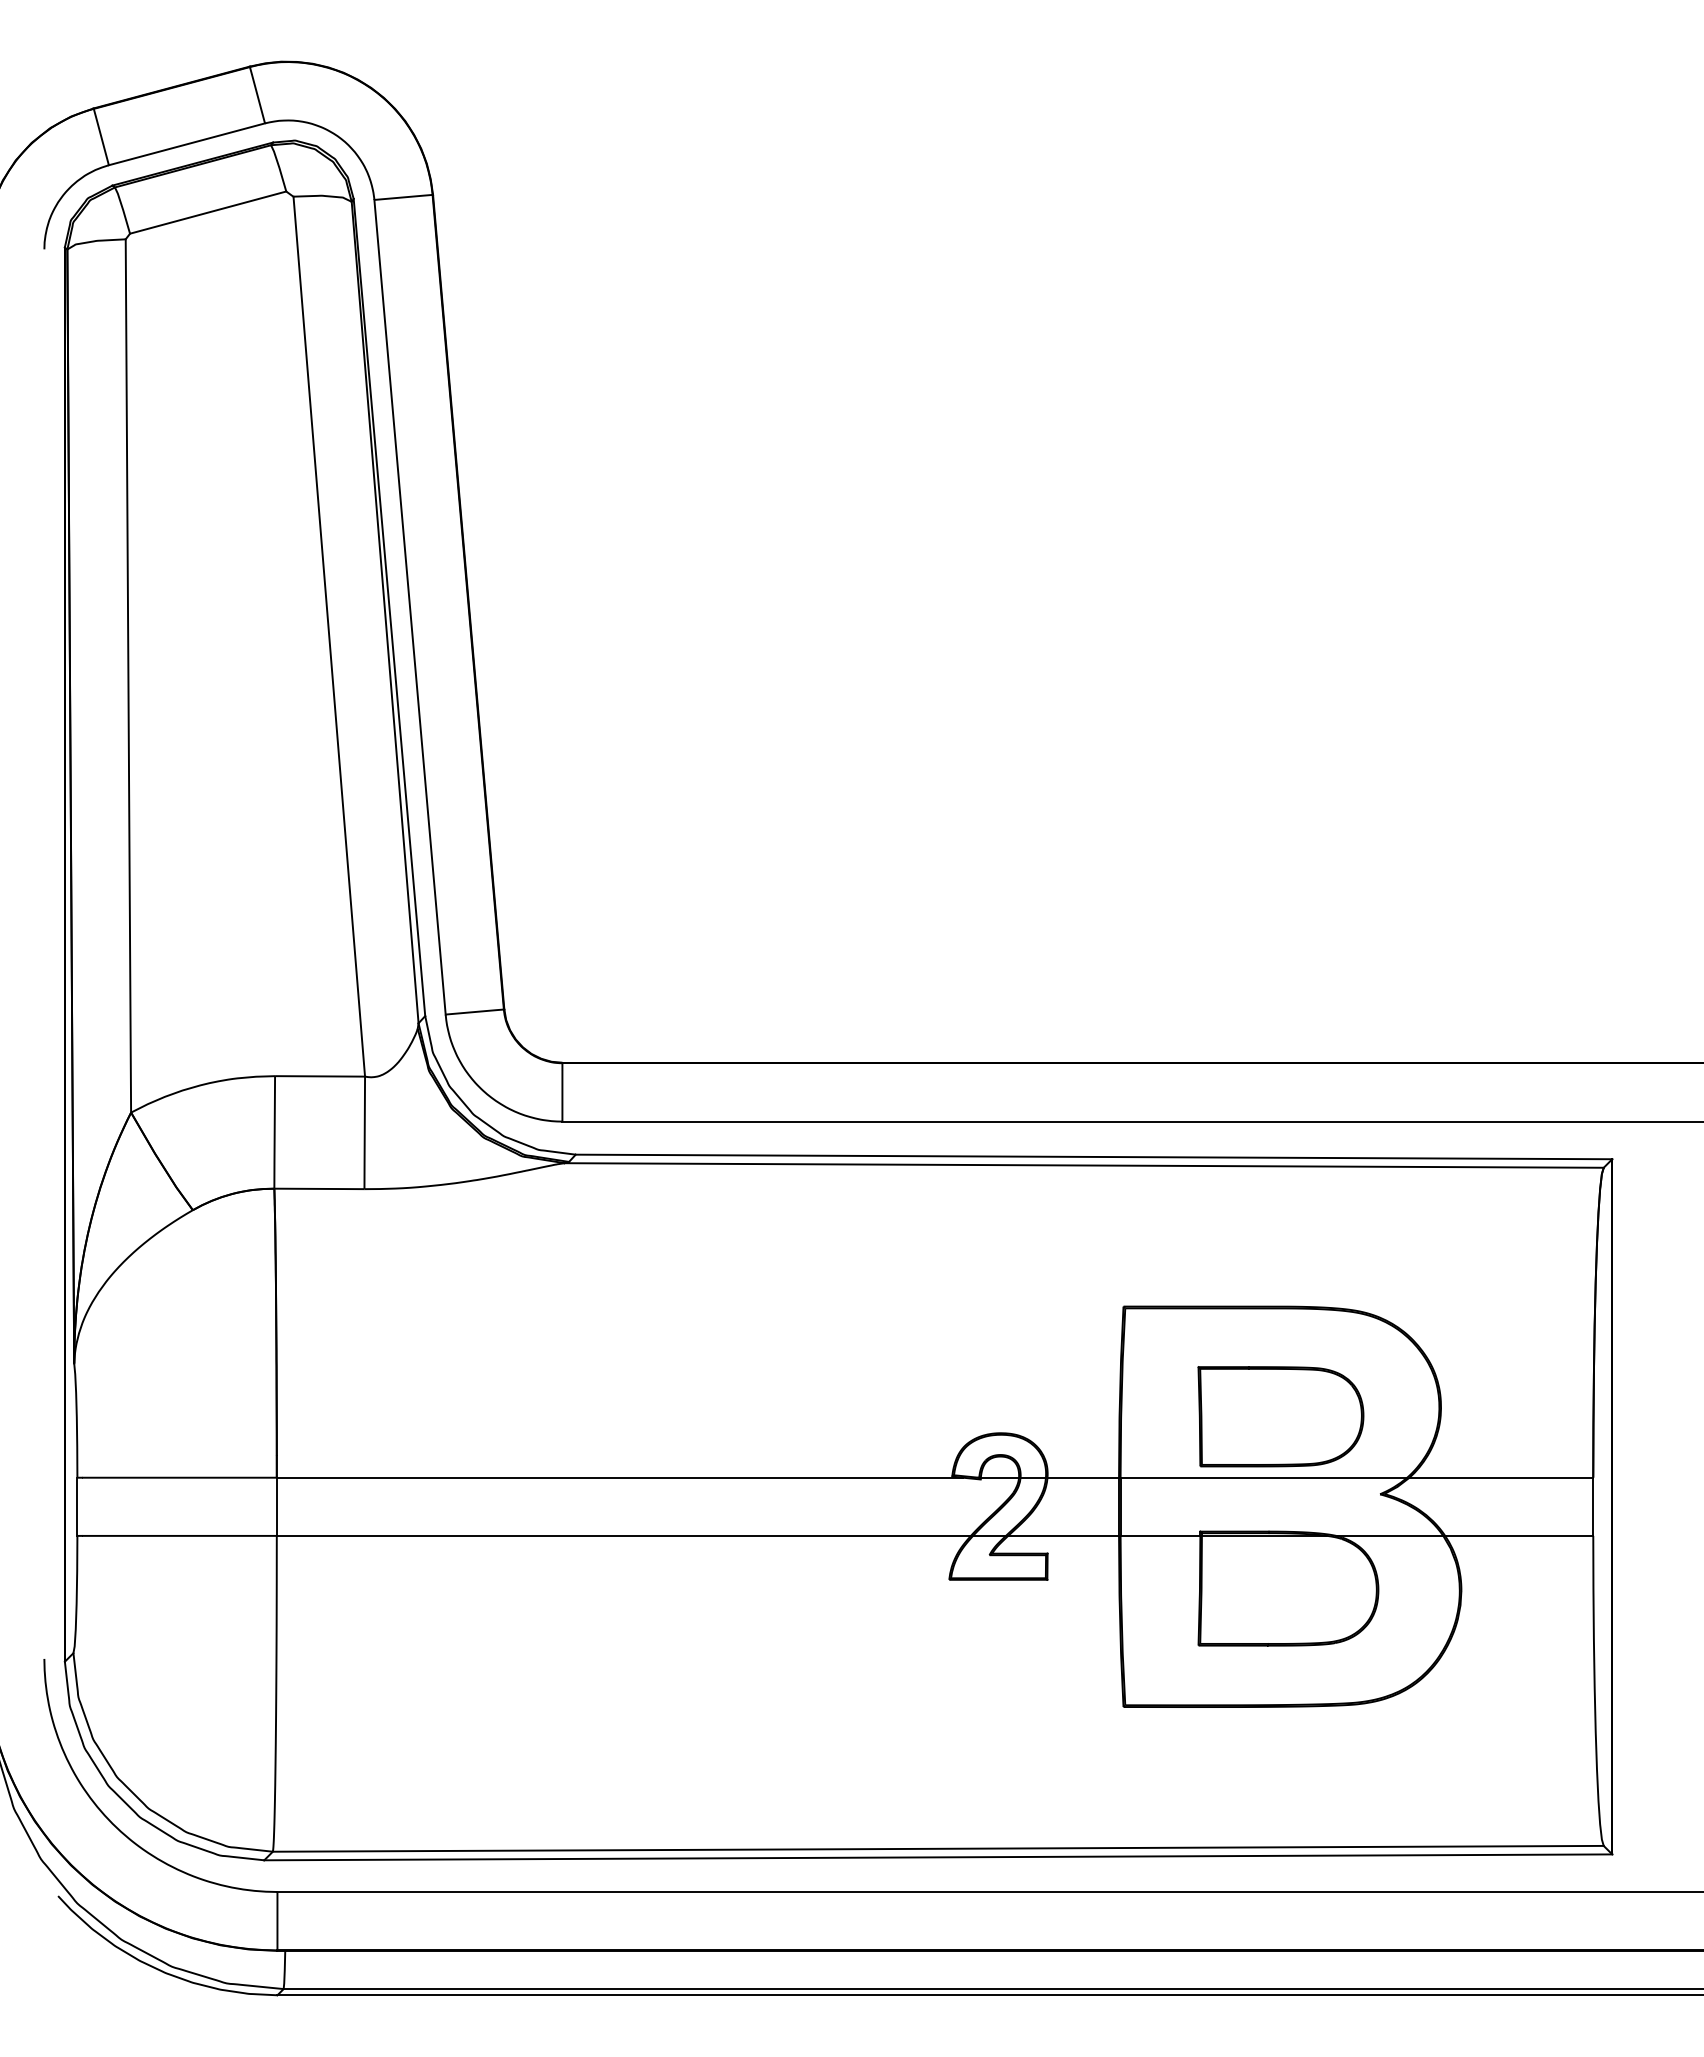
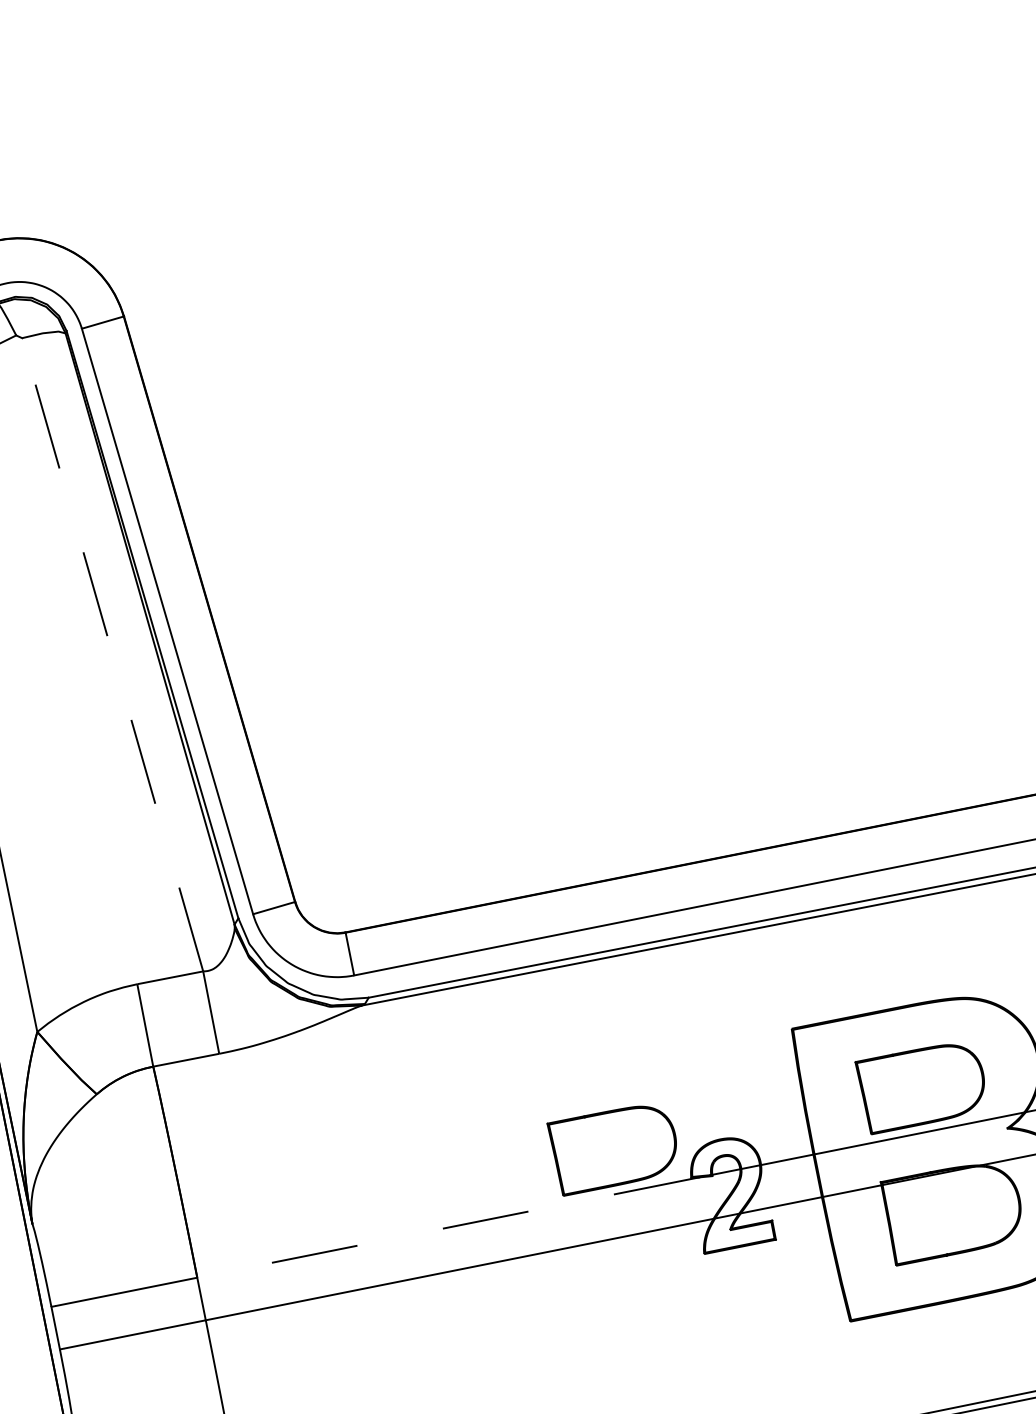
line: (329, 636) -> (112, 654), solid -> dashed
part: (859, 1416) -> (614, 1147), added
line: (619, 1477) -> (447, 1227), solid -> dashed

